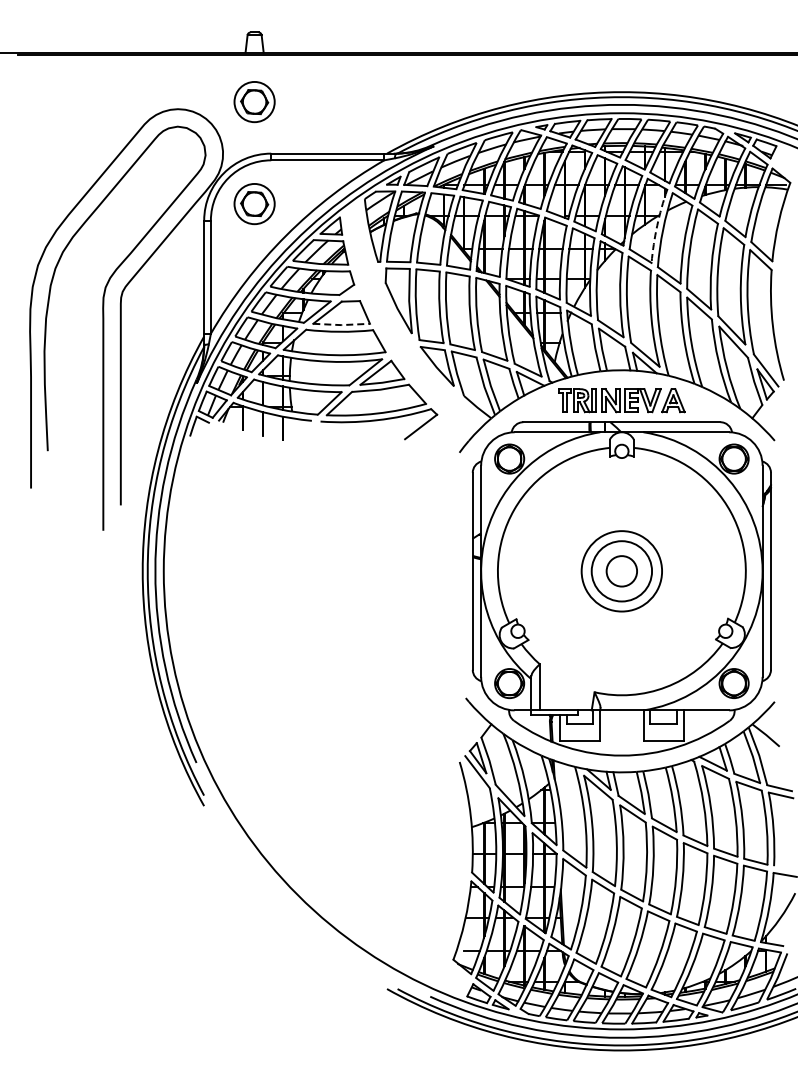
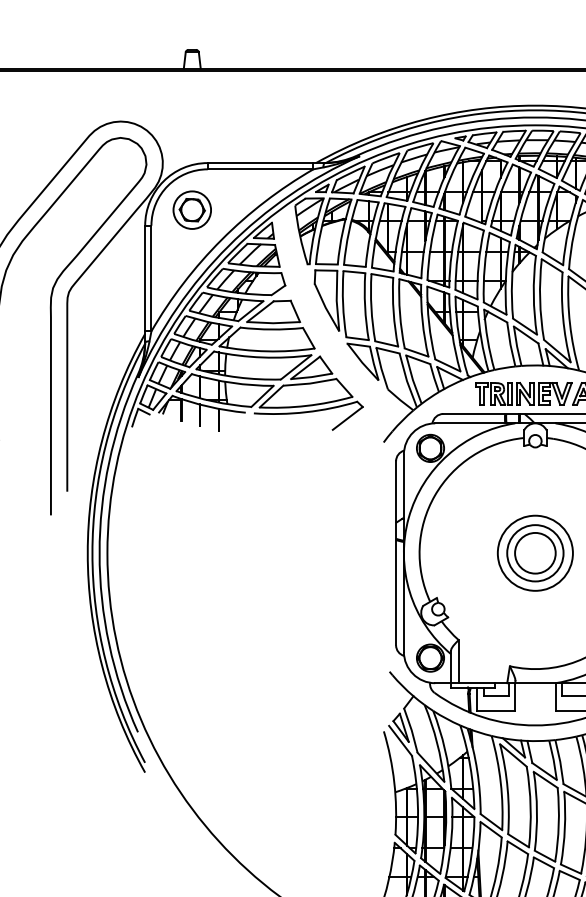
part: (254, 102) -> (192, 115), removed
arc: (657, 225) -> (568, 230), dashed -> solid
line: (341, 325) -> (273, 323), dashed -> solid
circle: (621, 571) -> (535, 553), size x1.43

